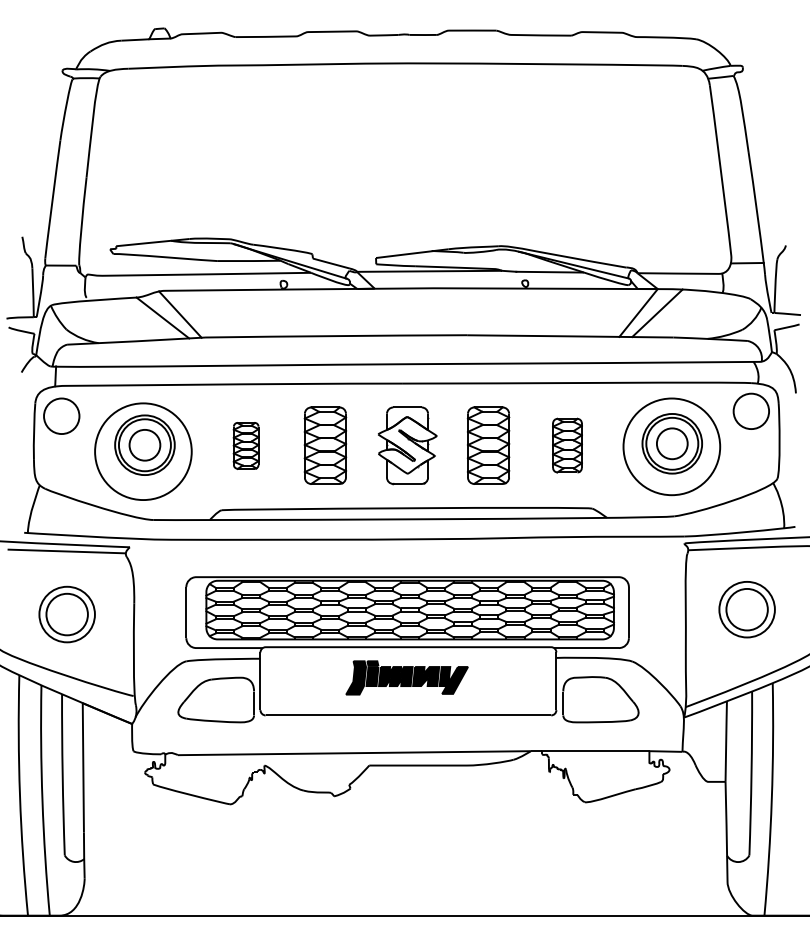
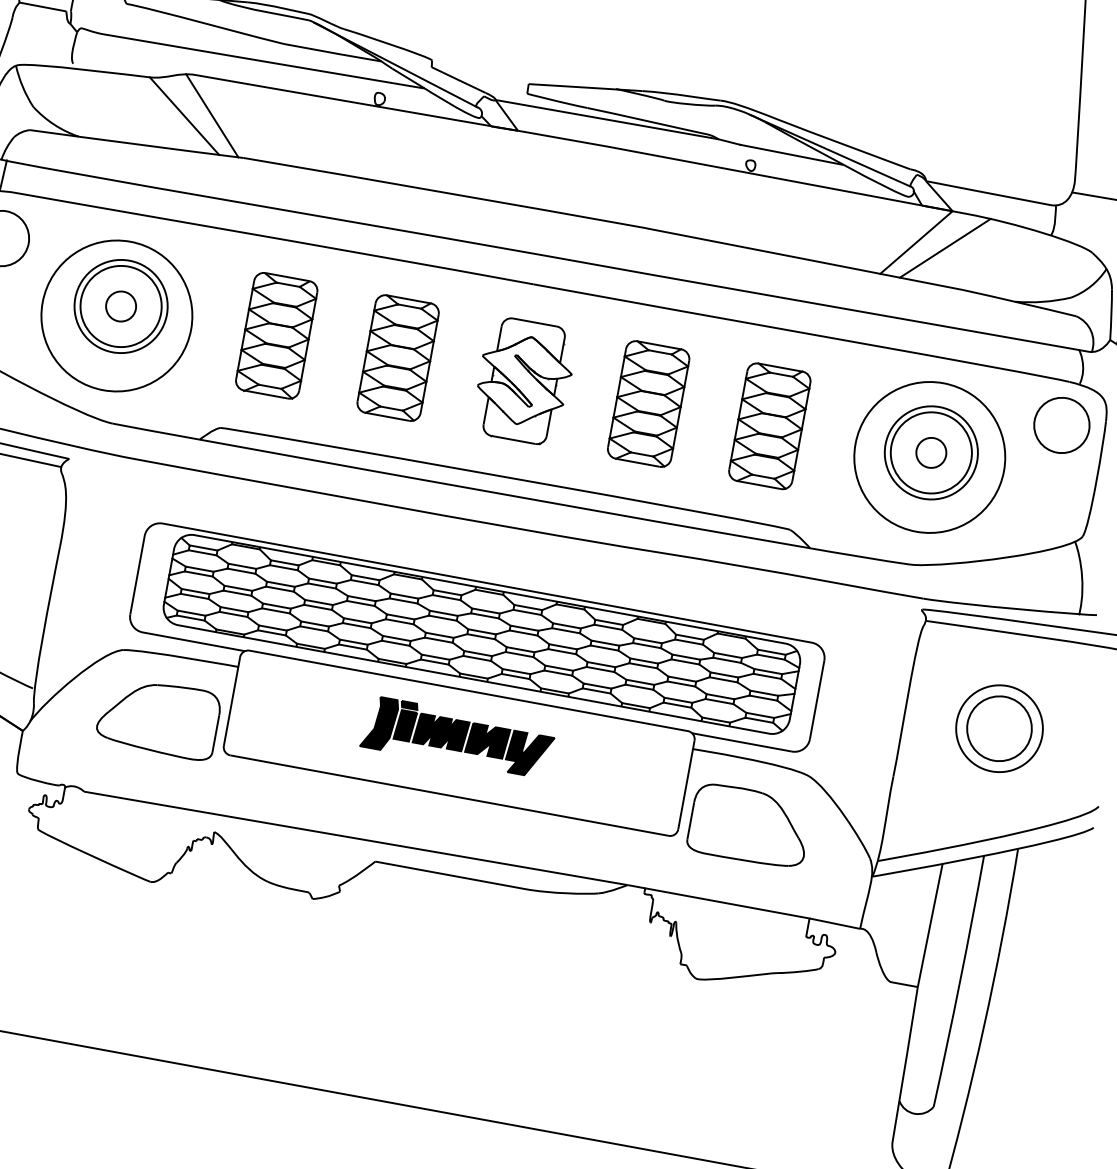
circle: (671, 443) -> (930, 452), size x0.62
circle: (144, 444) -> (120, 305), size x0.62
part: (245, 445) -> (275, 335), size x1.67
part: (567, 445) -> (769, 425), size x1.43

